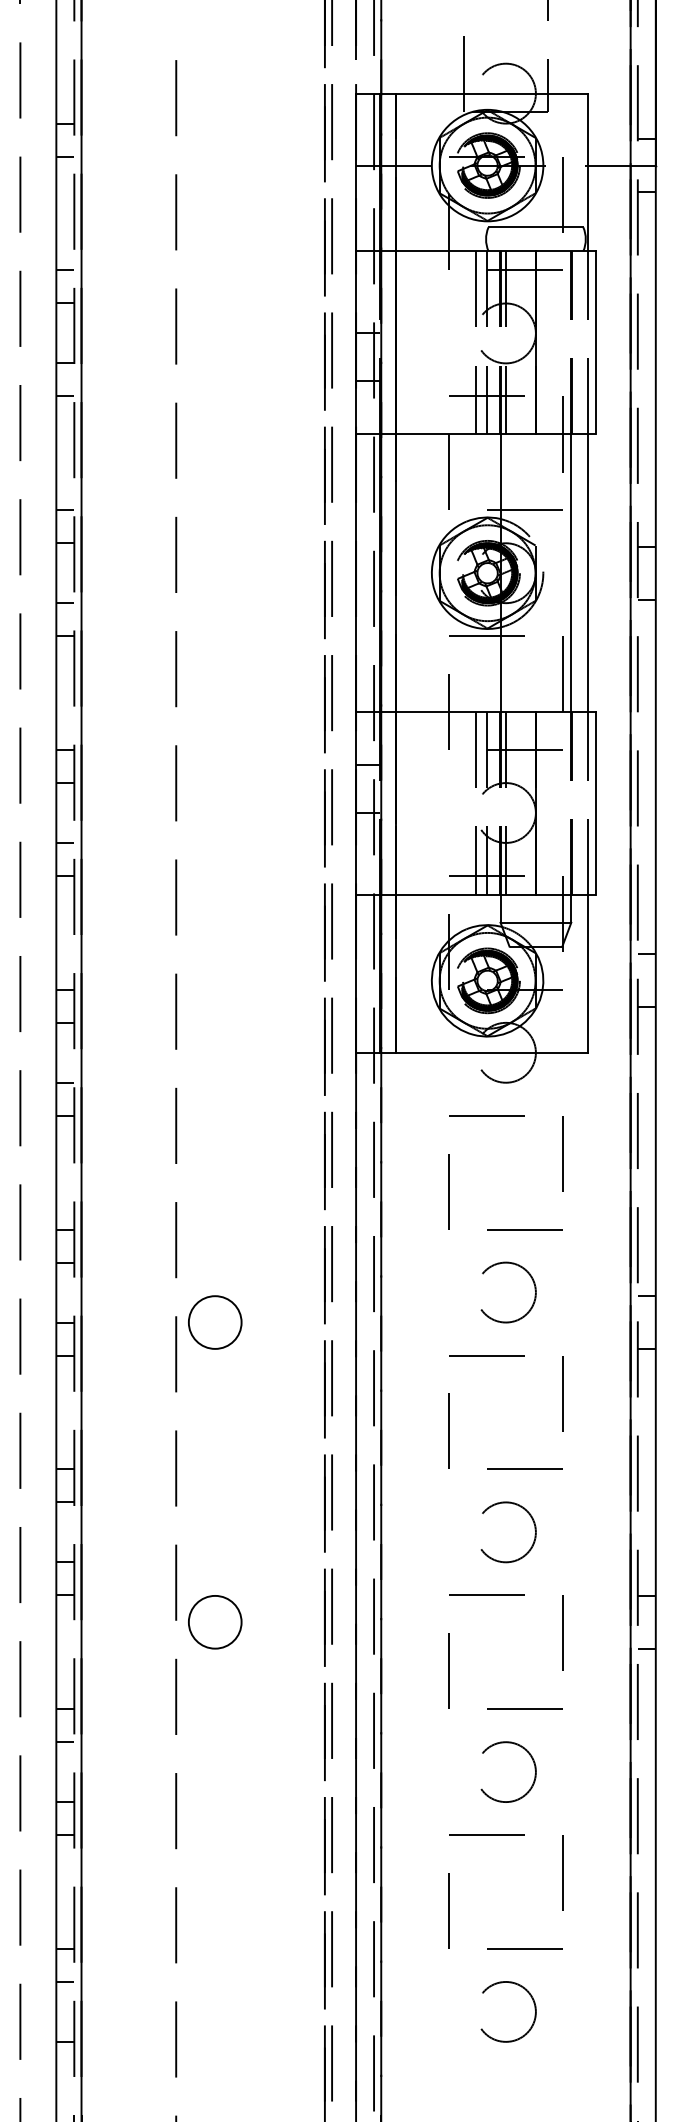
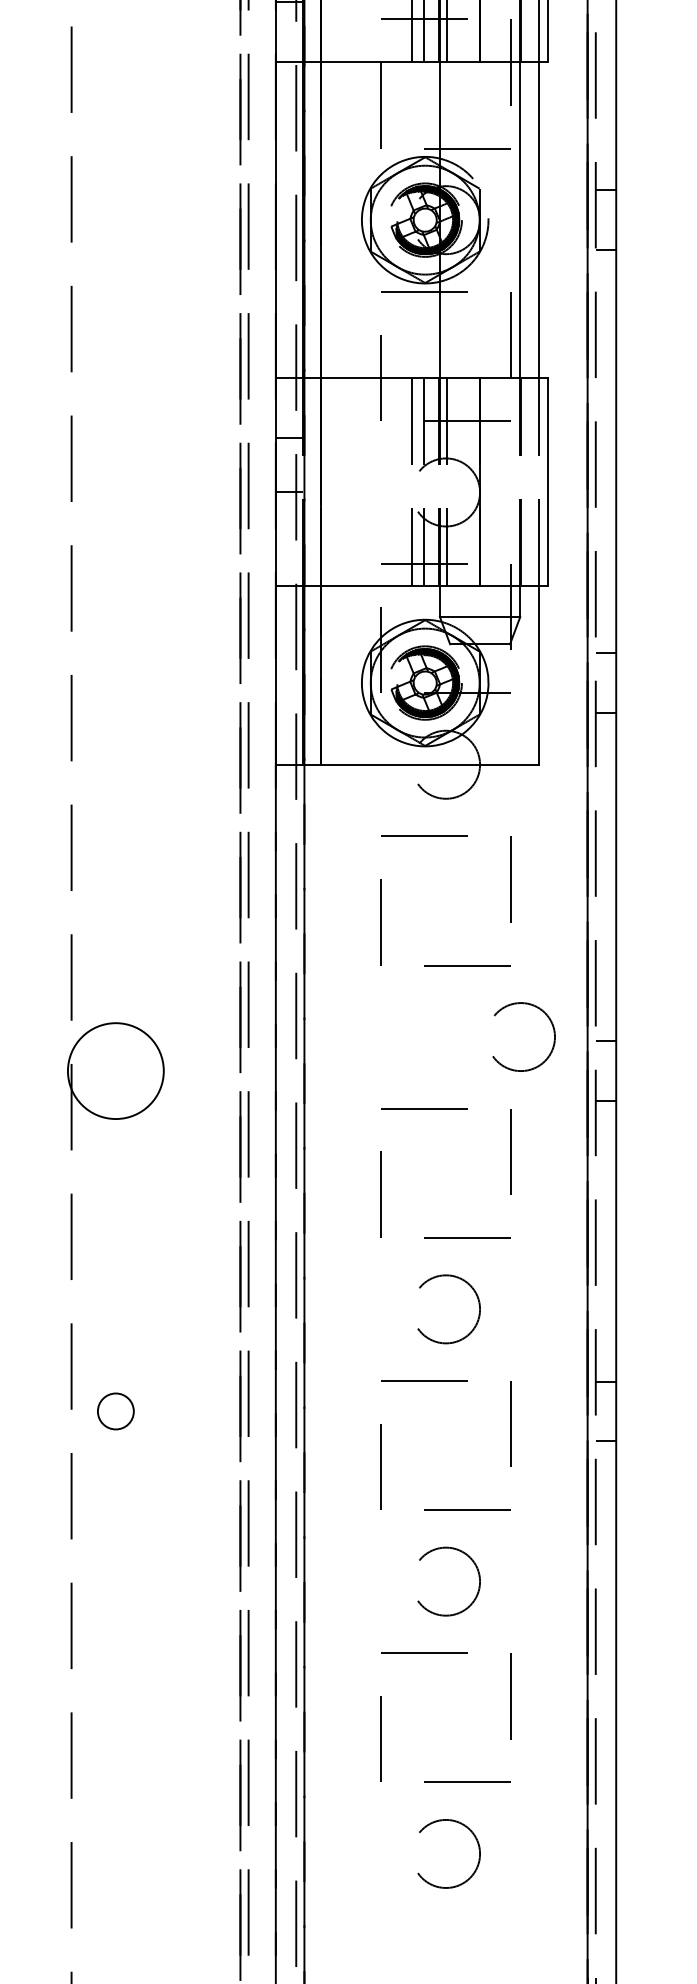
circle: (508, 1292) -> (523, 1036), moved
circle: (214, 1322) -> (115, 1071), size x1.6
circle: (214, 1621) -> (115, 1410), size x0.6

